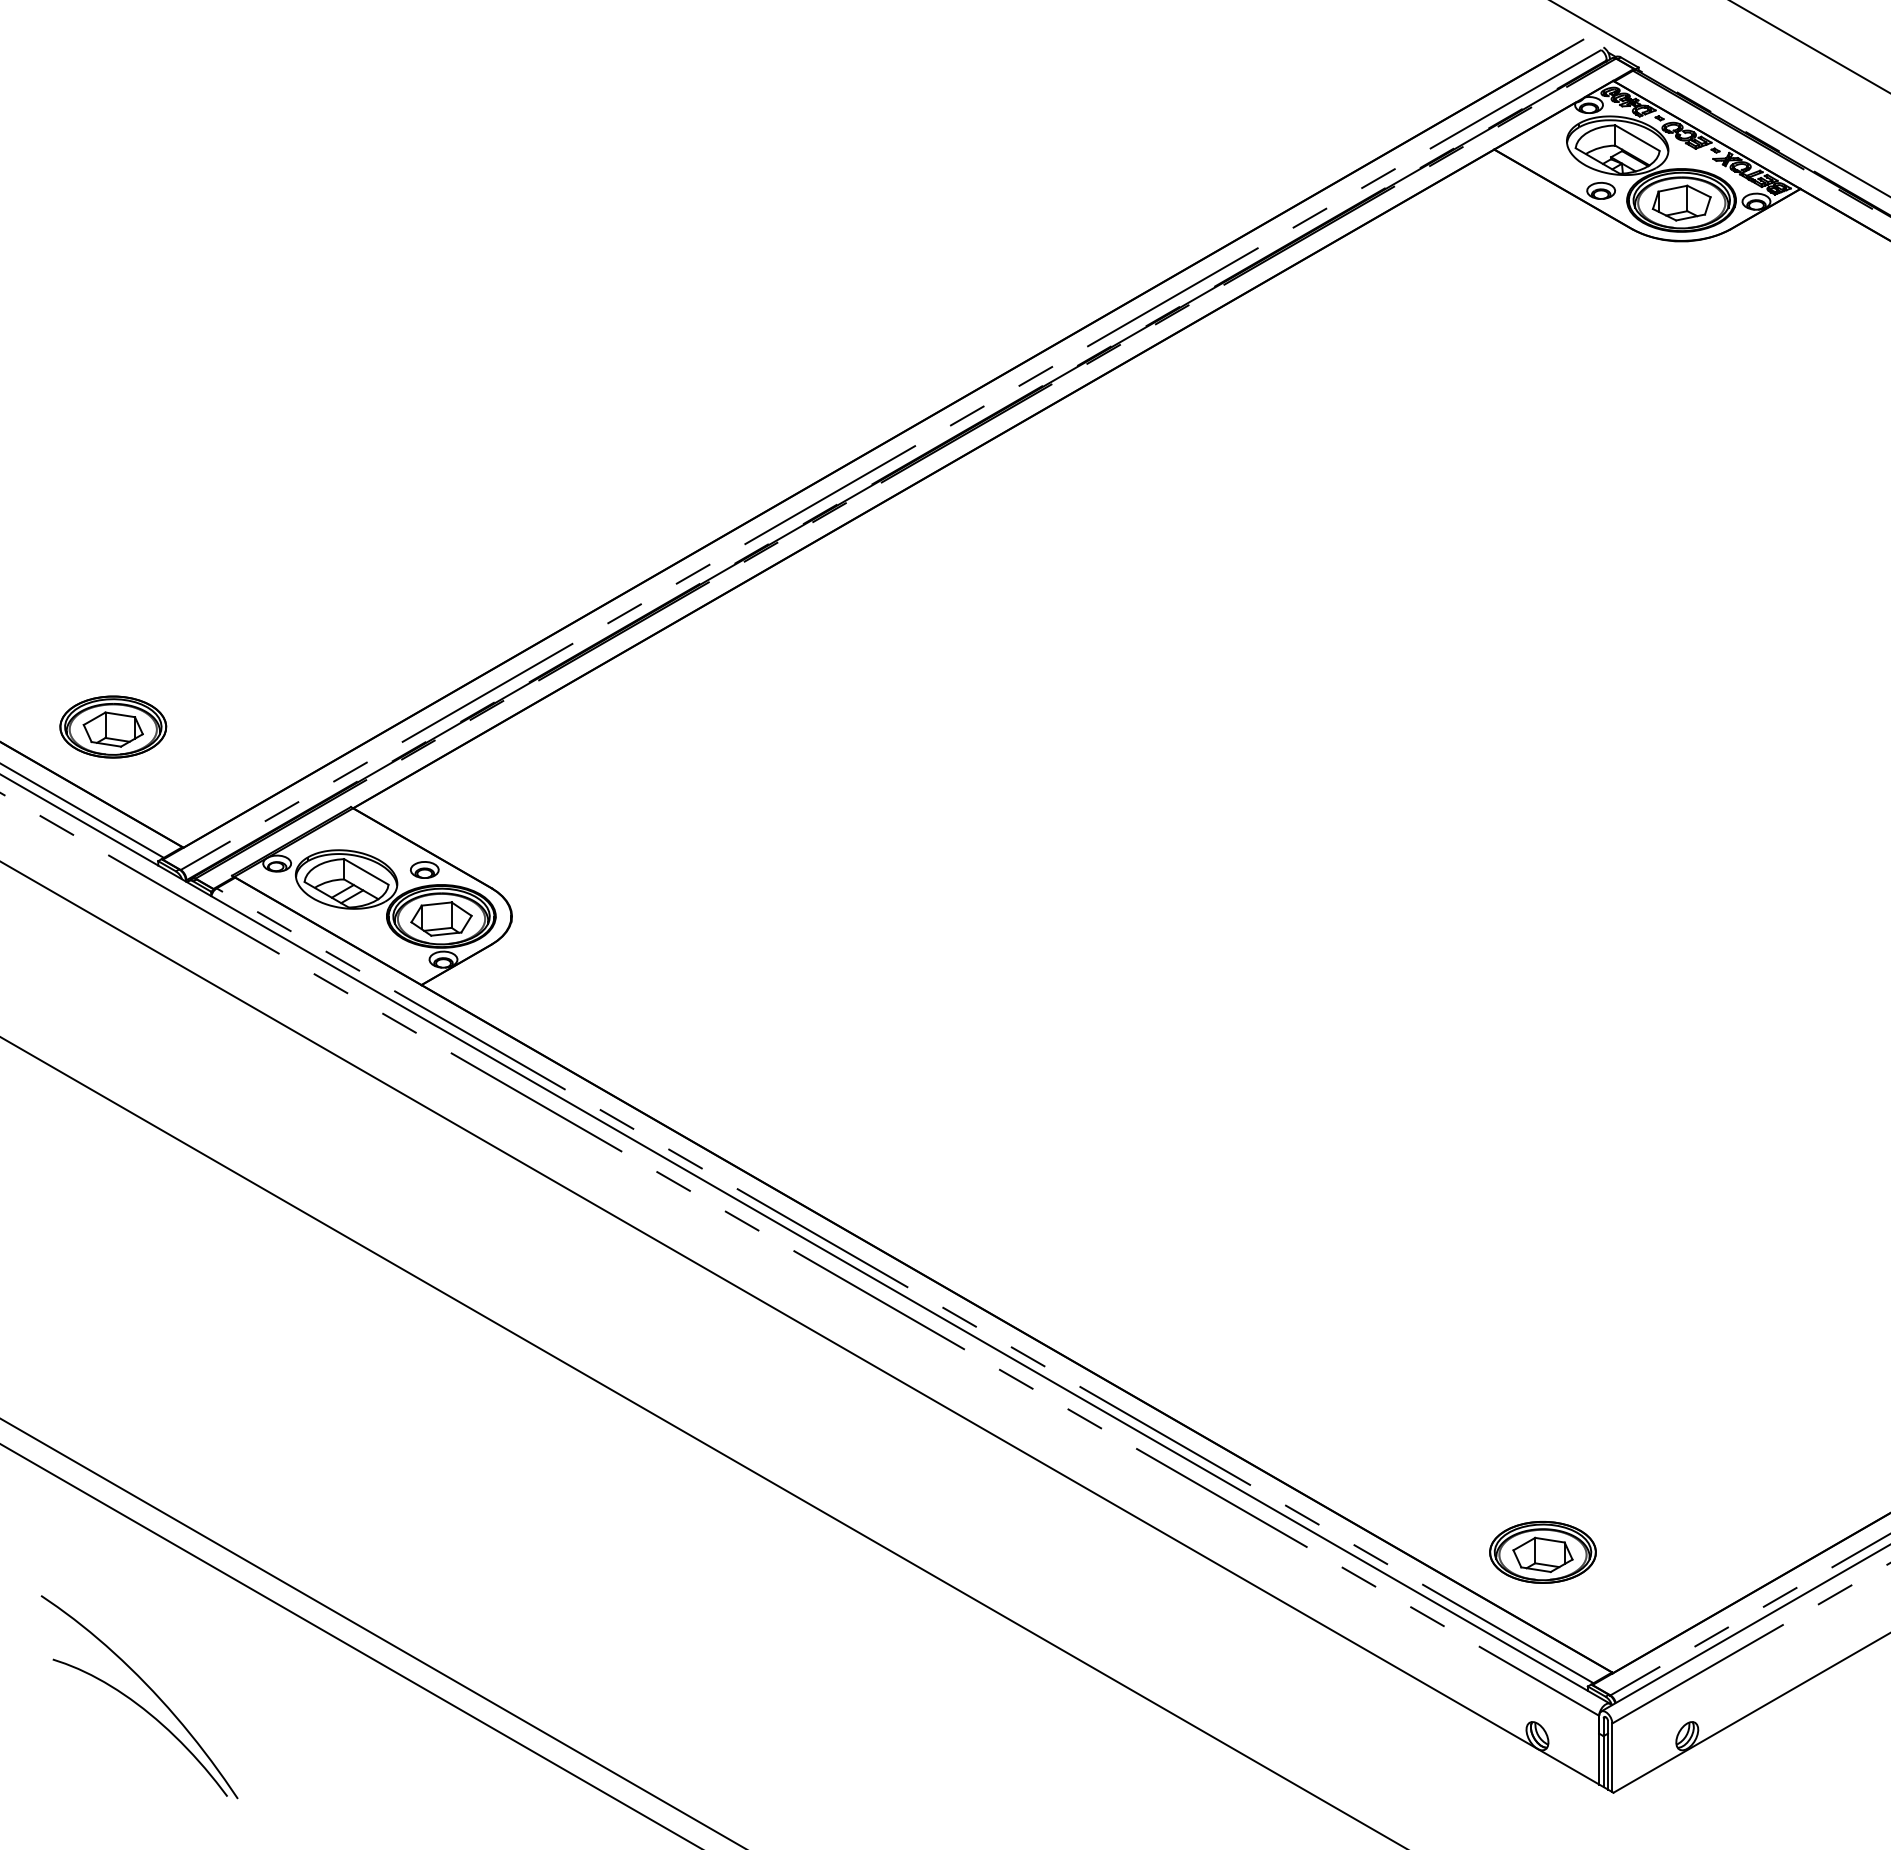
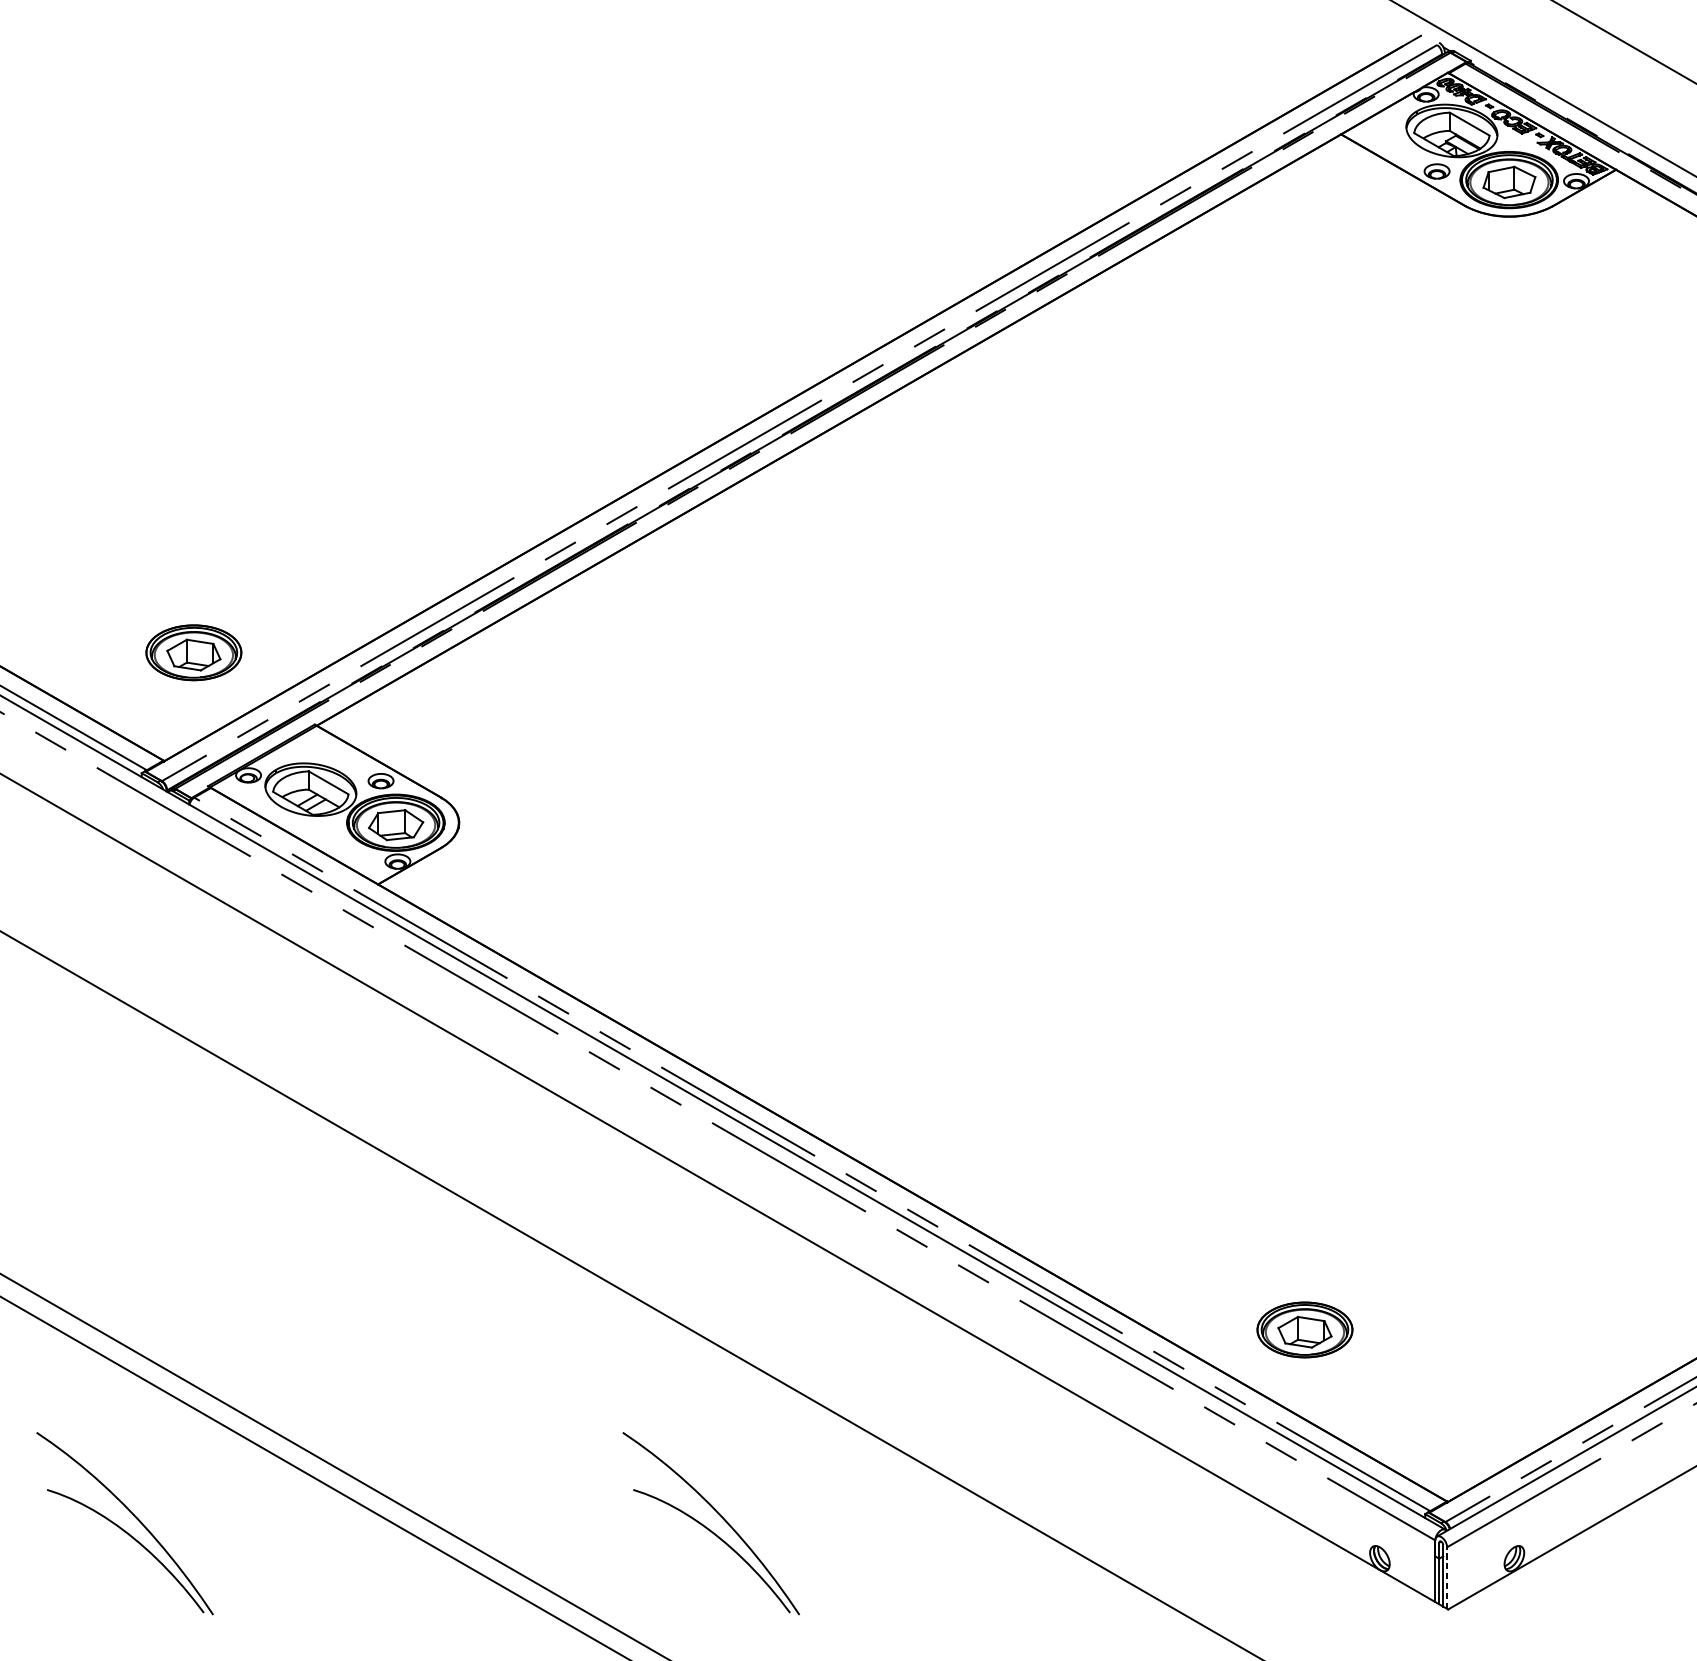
part: (113, 726) -> (194, 652), moved
part: (1542, 1552) -> (1304, 1330), moved
part: (792, 1697) -> (711, 1523), added
line: (1612, 1757) -> (1447, 1577), solid -> dashed

